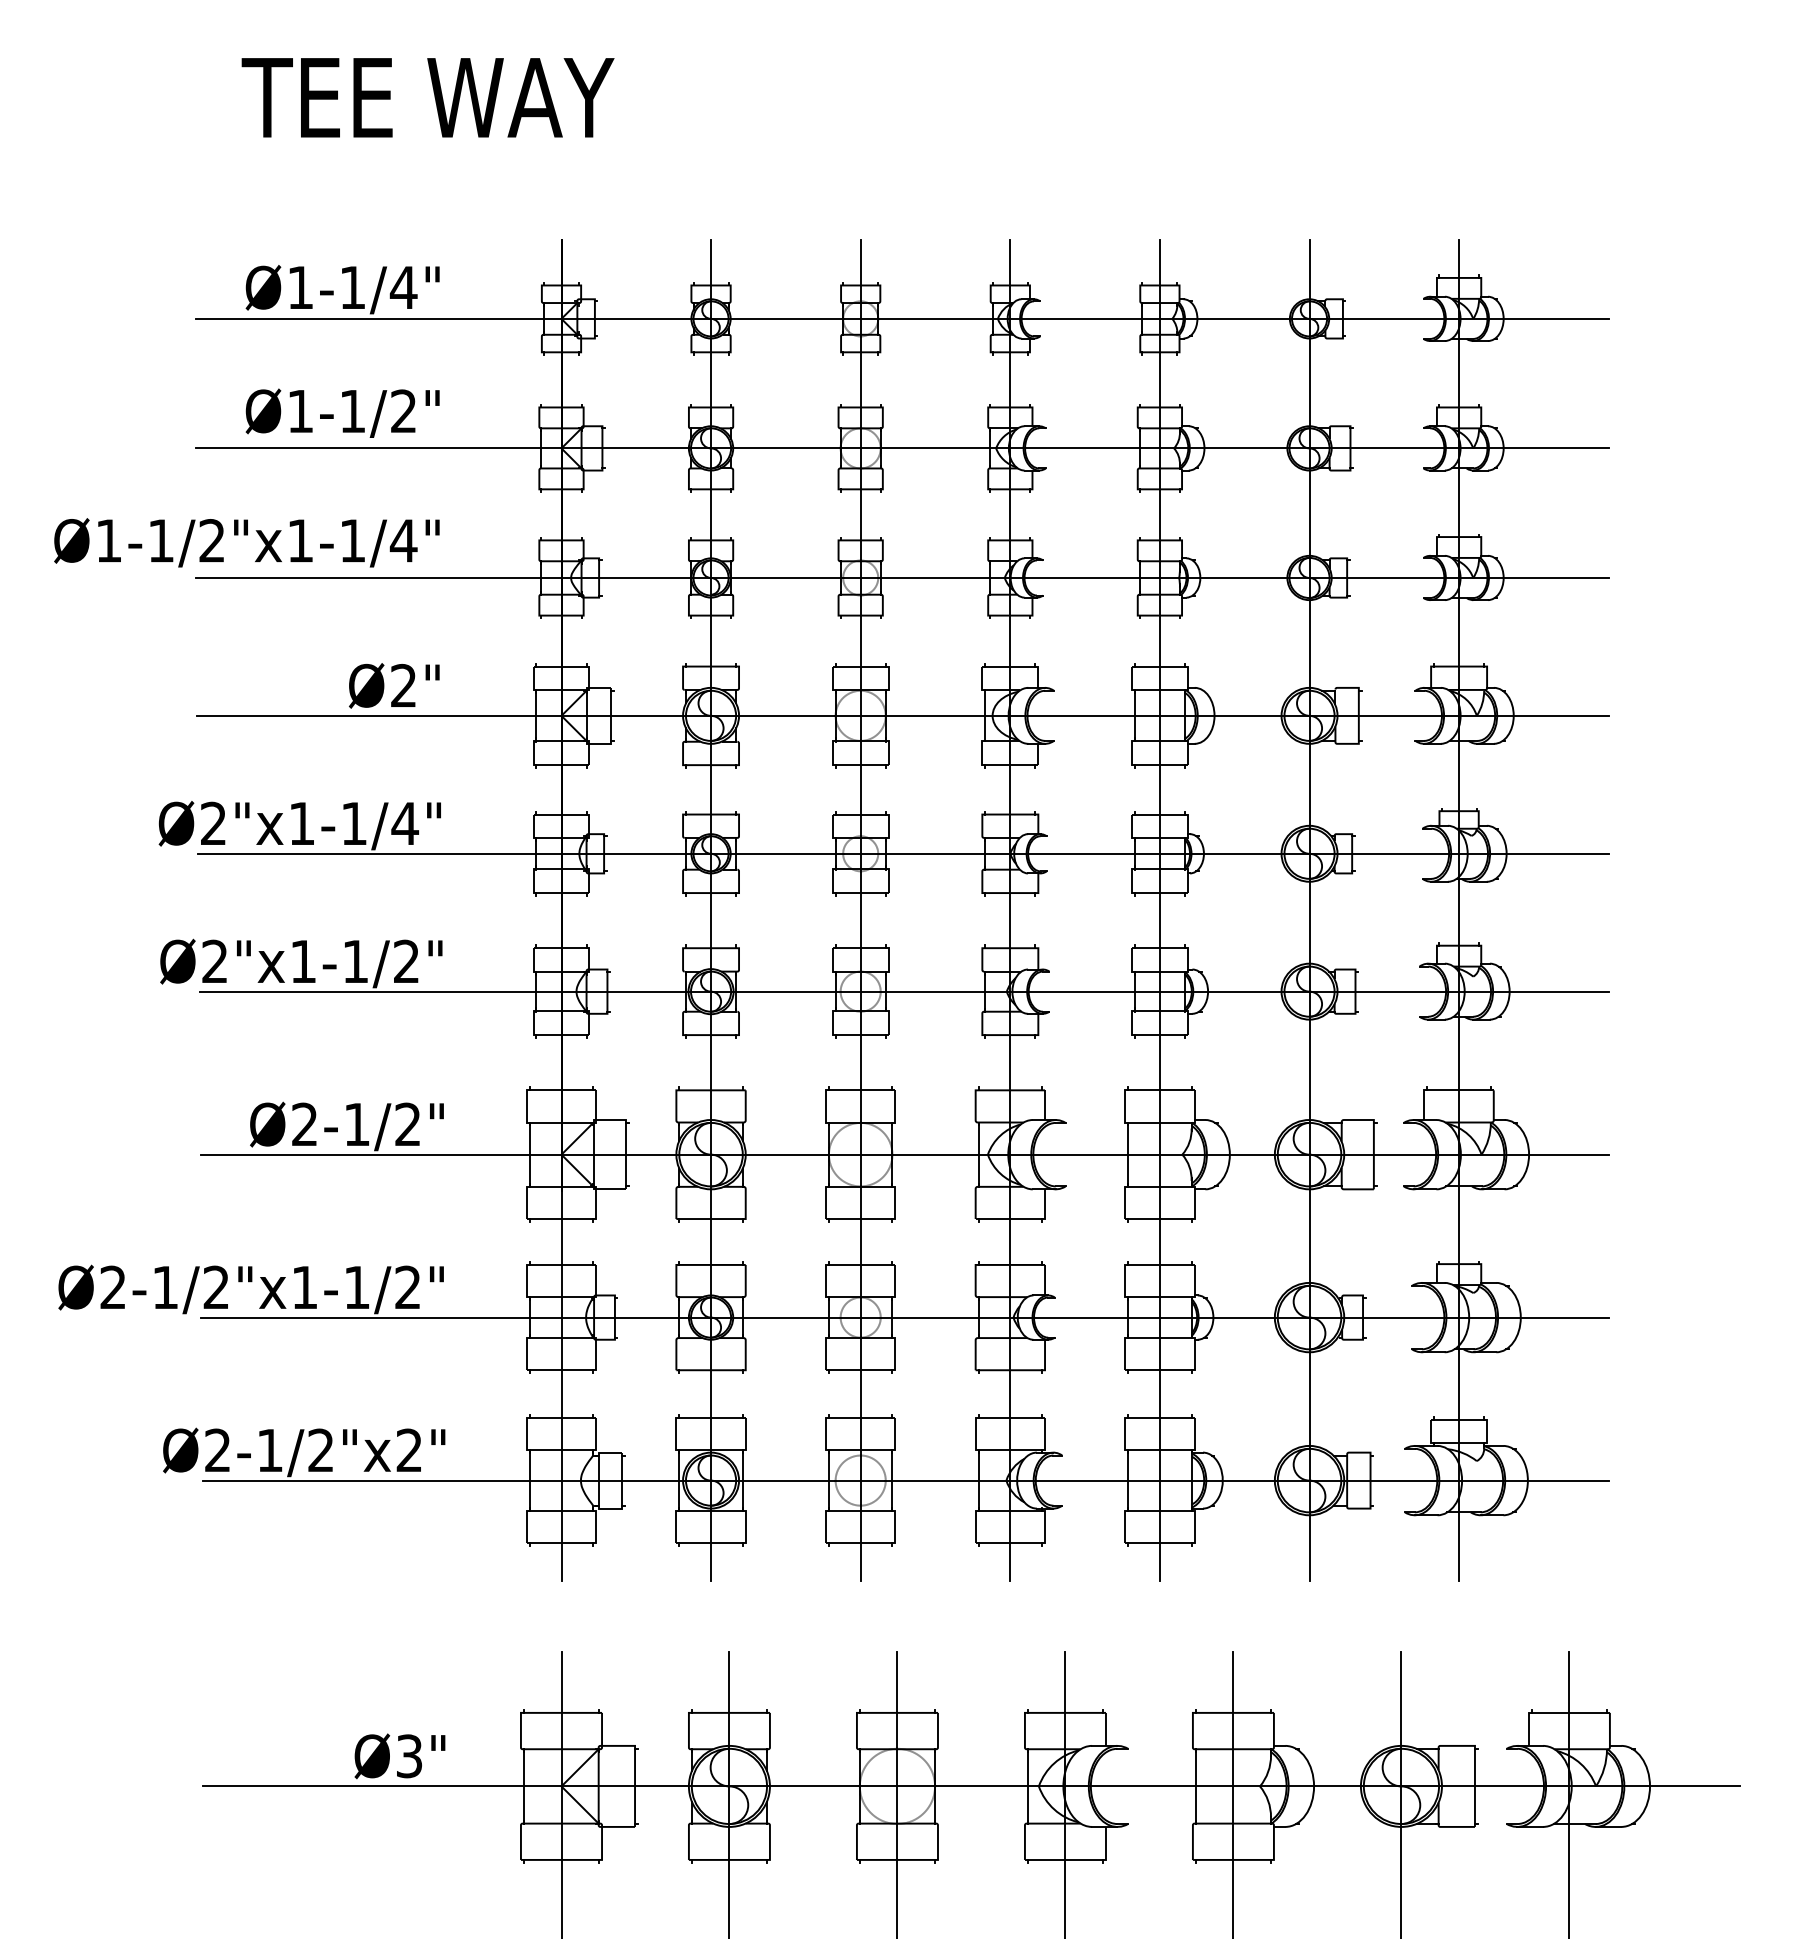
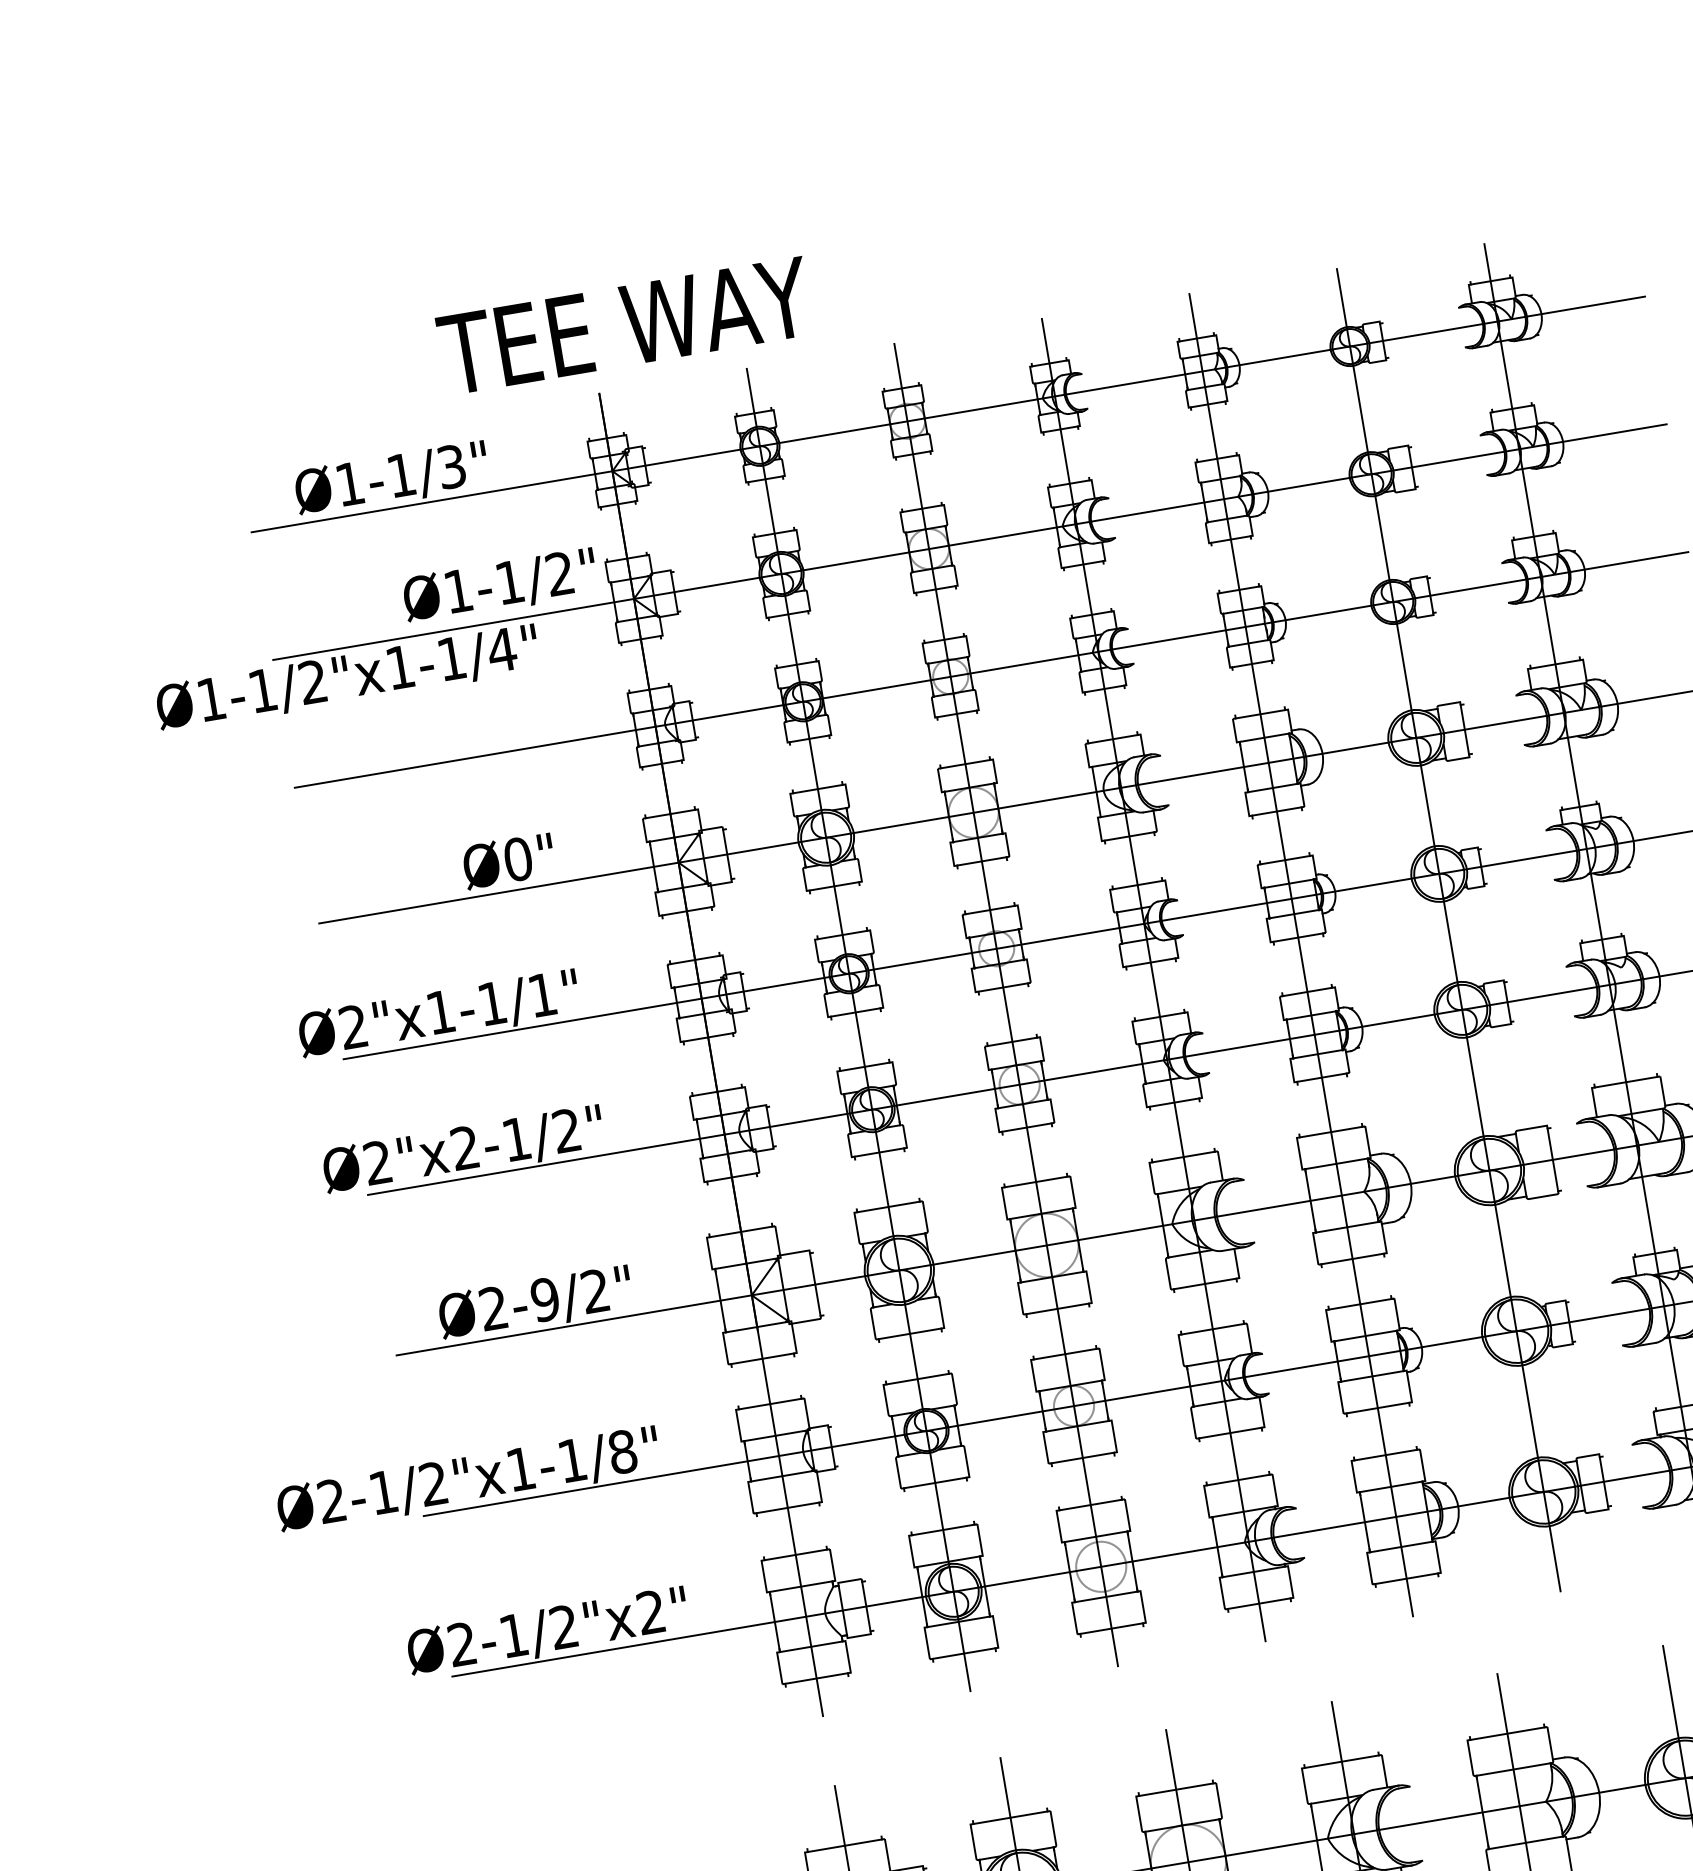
text: (427, 97) -> (624, 325), moved
text: (403, 287) -> (451, 466), Ø1-1/4" -> Ø1-1/3"
text: (342, 412) -> (499, 585), moved
text: (246, 542) -> (347, 678), moved
text: (403, 685) -> (517, 859), Ø2" -> Ø0"
text: (405, 823) -> (542, 994), Ø2"x1-1/4" -> Ø2"x1-1/1"
text: (302, 960) -> (464, 1147), Ø2"x1-1/2" -> Ø2"x2-1/2"
text: (357, 1124) -> (545, 1299), Ø2-1/2" -> Ø2-9/2"
text: (408, 1287) -> (623, 1451), Ø2-1/2"x1-1/2" -> Ø2-1/2"x1-1/8"

